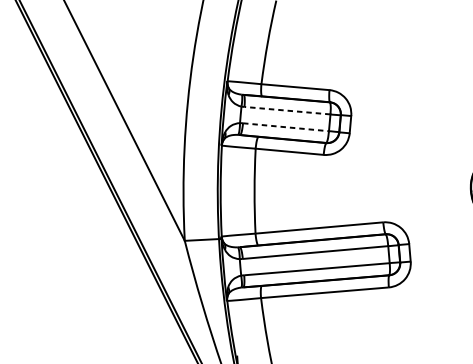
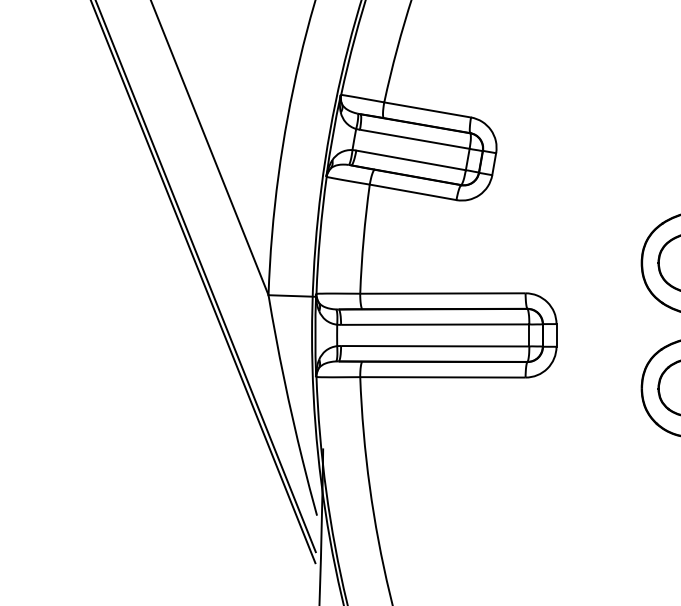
line: (287, 110) -> (414, 139), dashed -> solid
line: (286, 127) -> (411, 160), dashed -> solid

